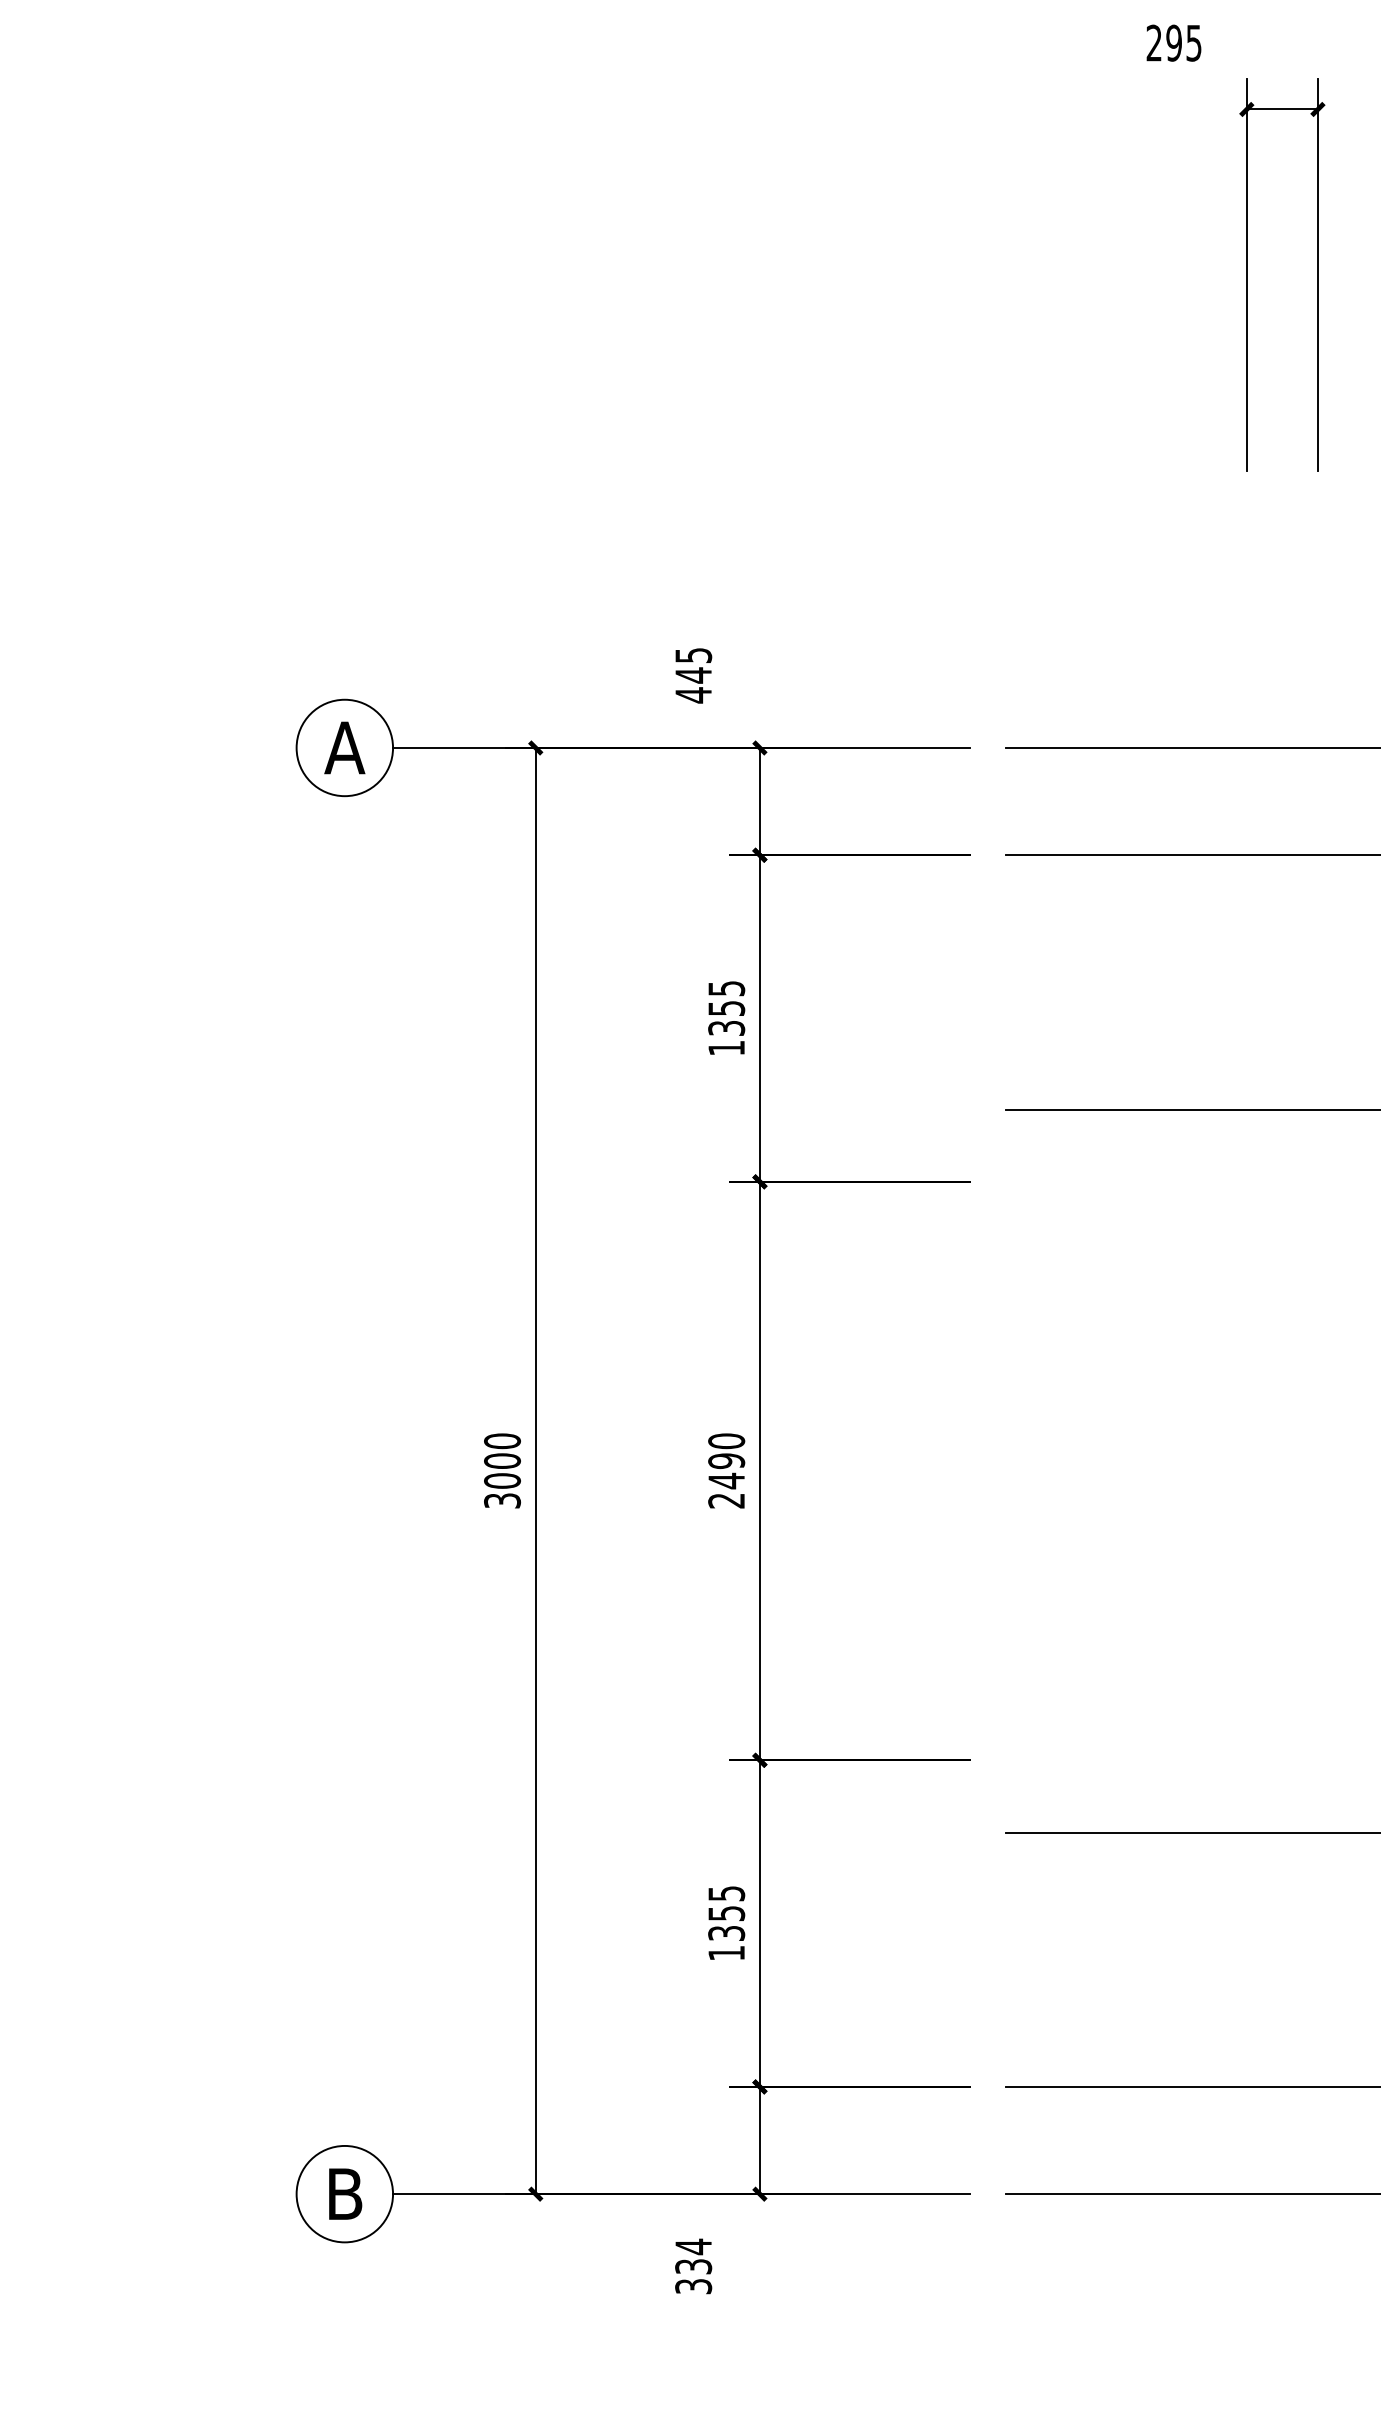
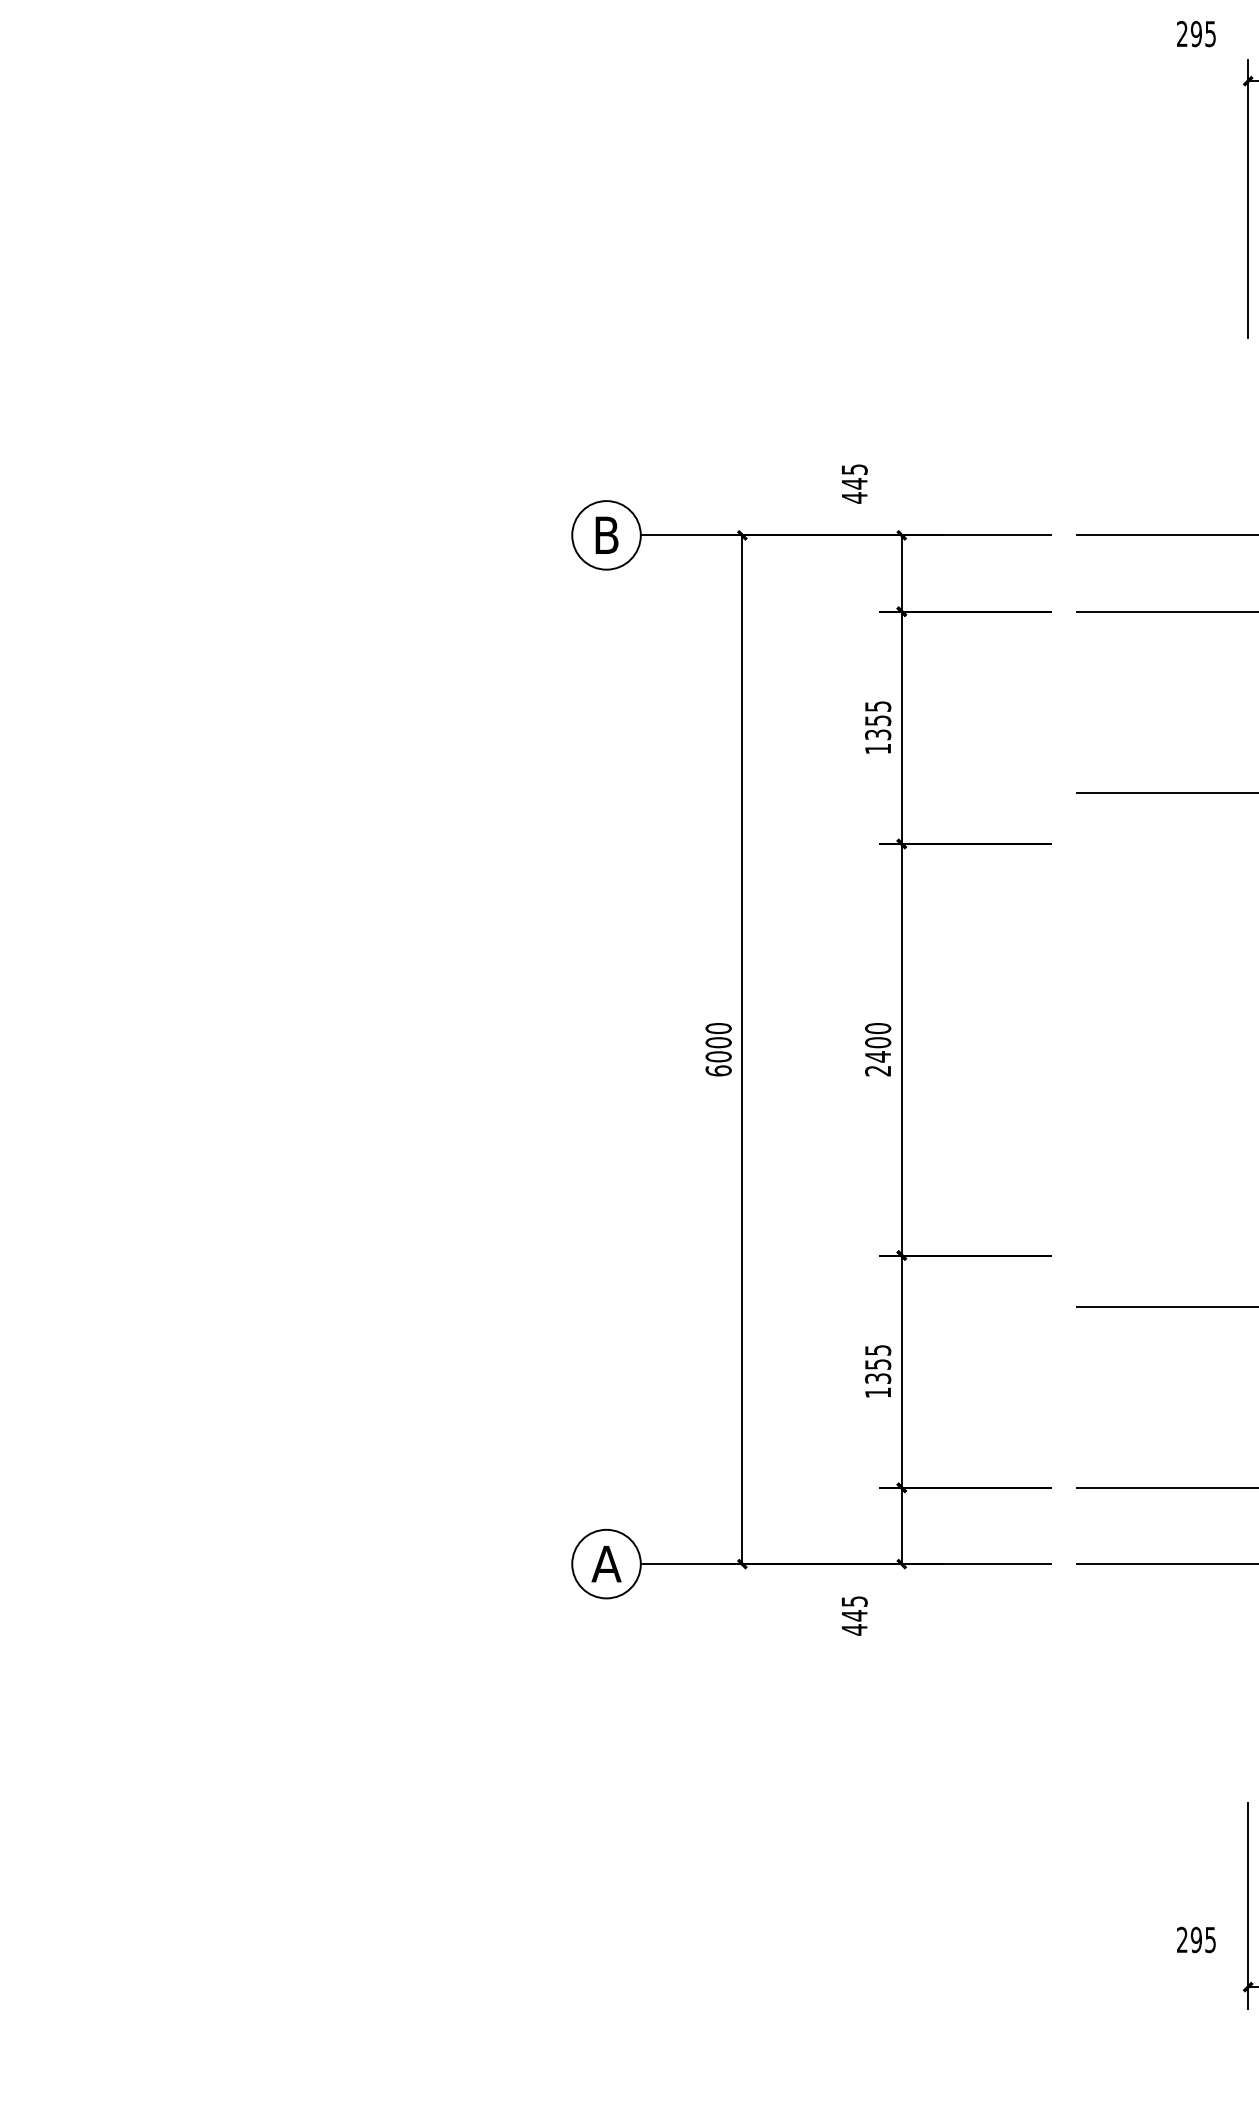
text: (344, 746) -> (606, 534), A -> B
text: (727, 1460) -> (878, 1042), 2490 -> 2400
text: (502, 1500) -> (718, 1070), 3000 -> 6000
text: (344, 2193) -> (606, 1563), B -> A
text: (693, 2266) -> (854, 1615), 334 -> 445

